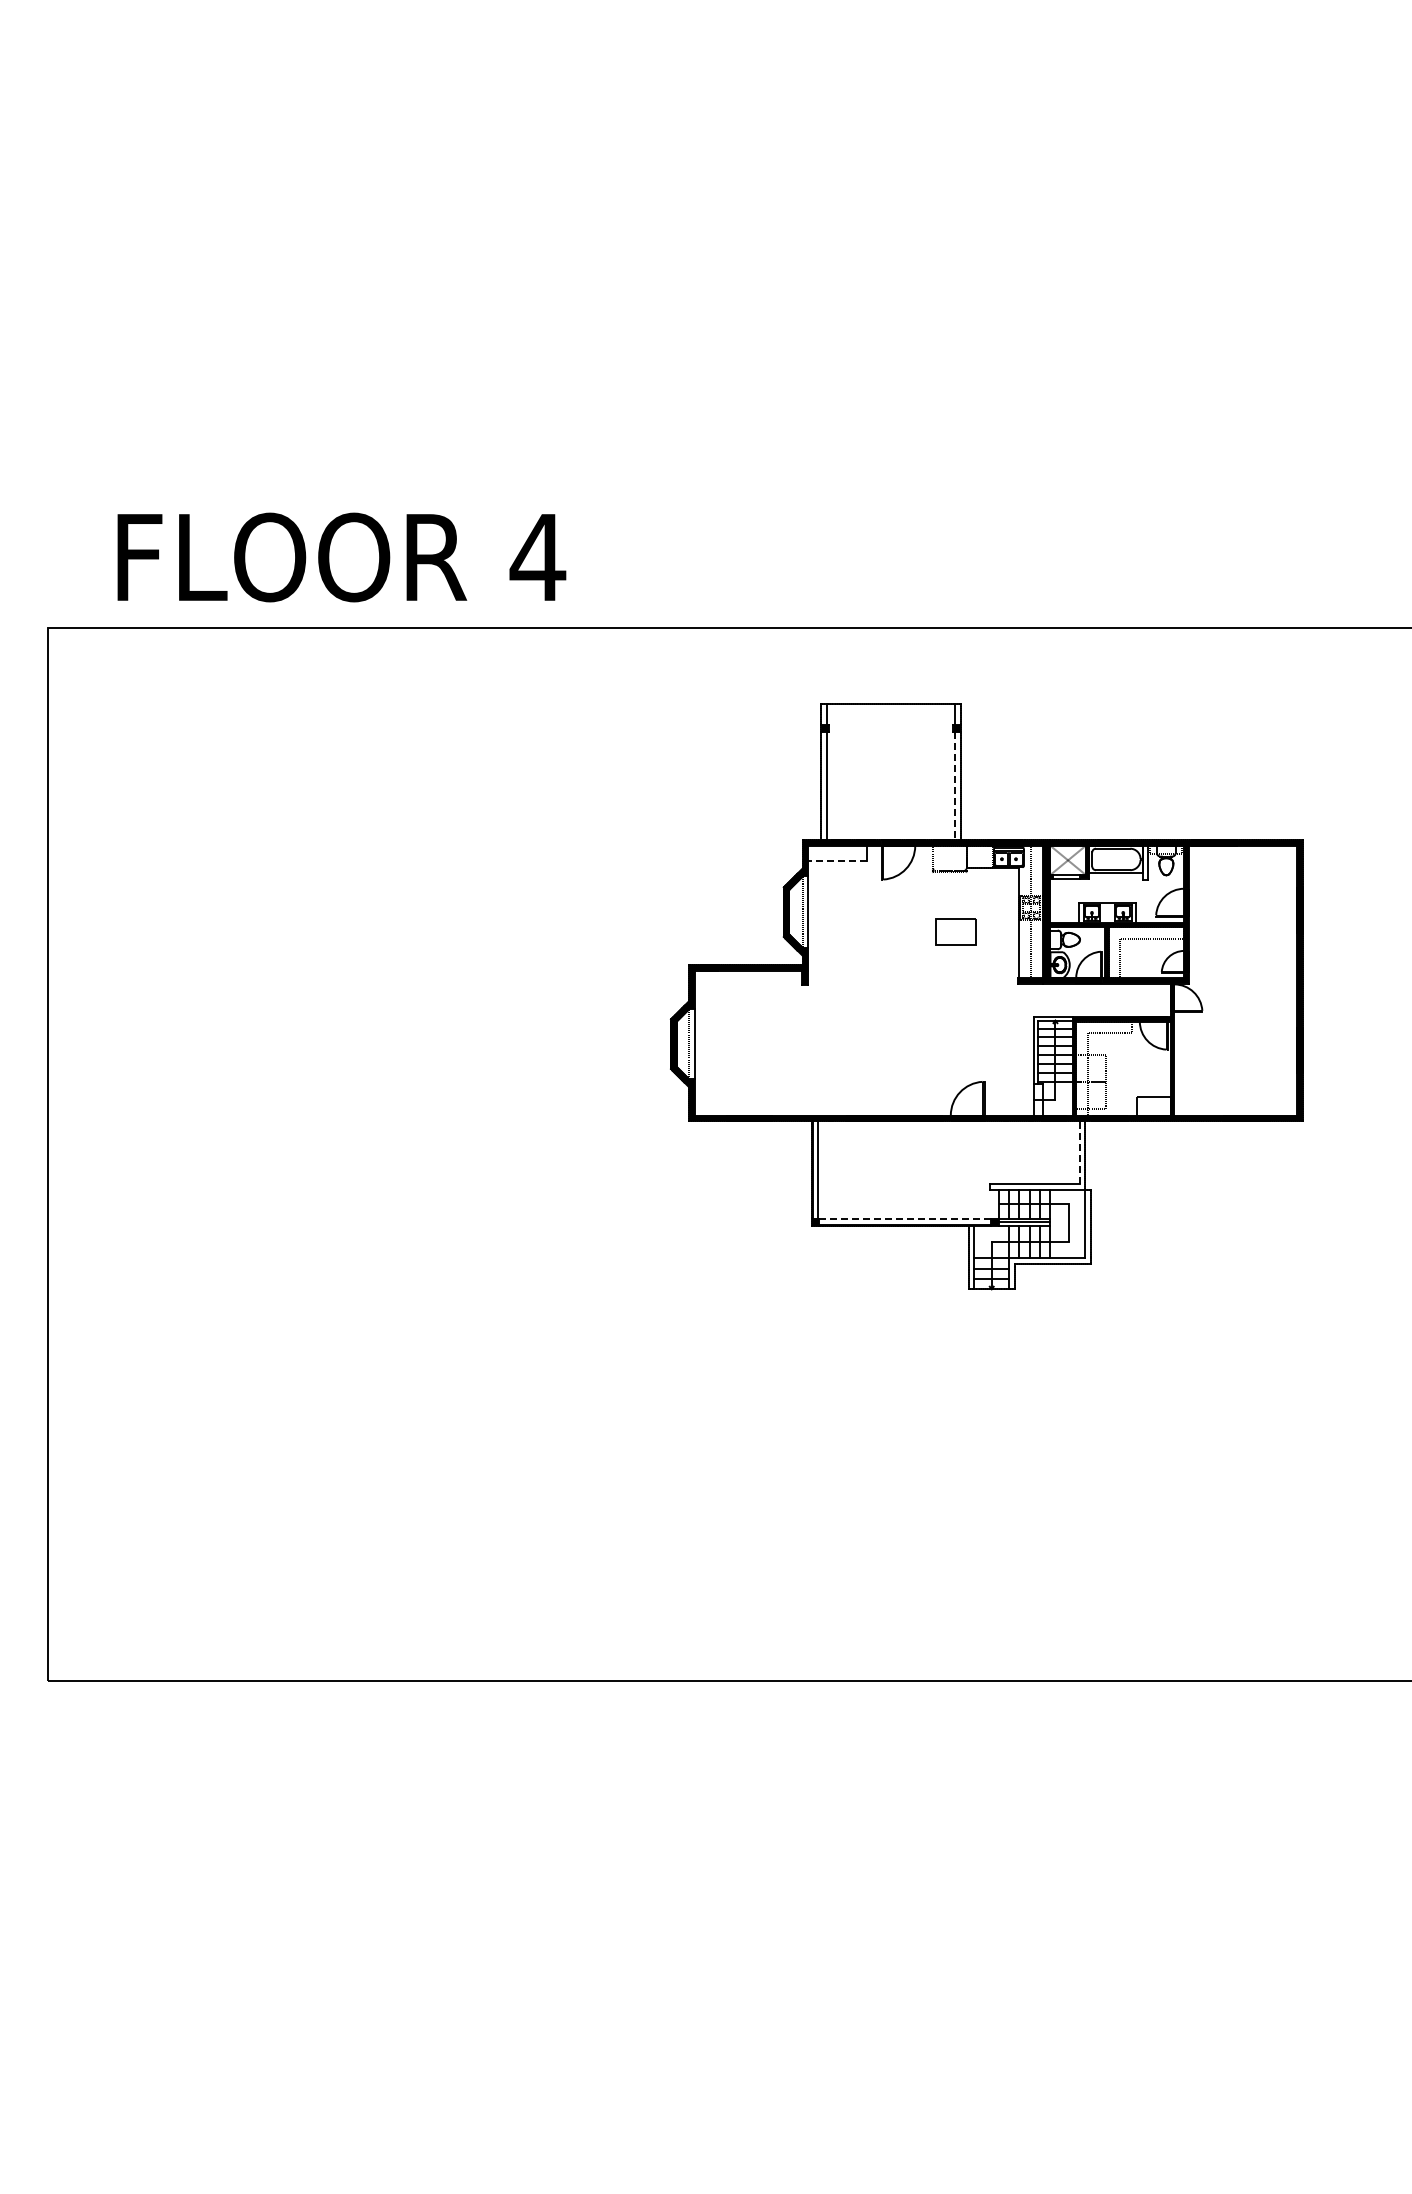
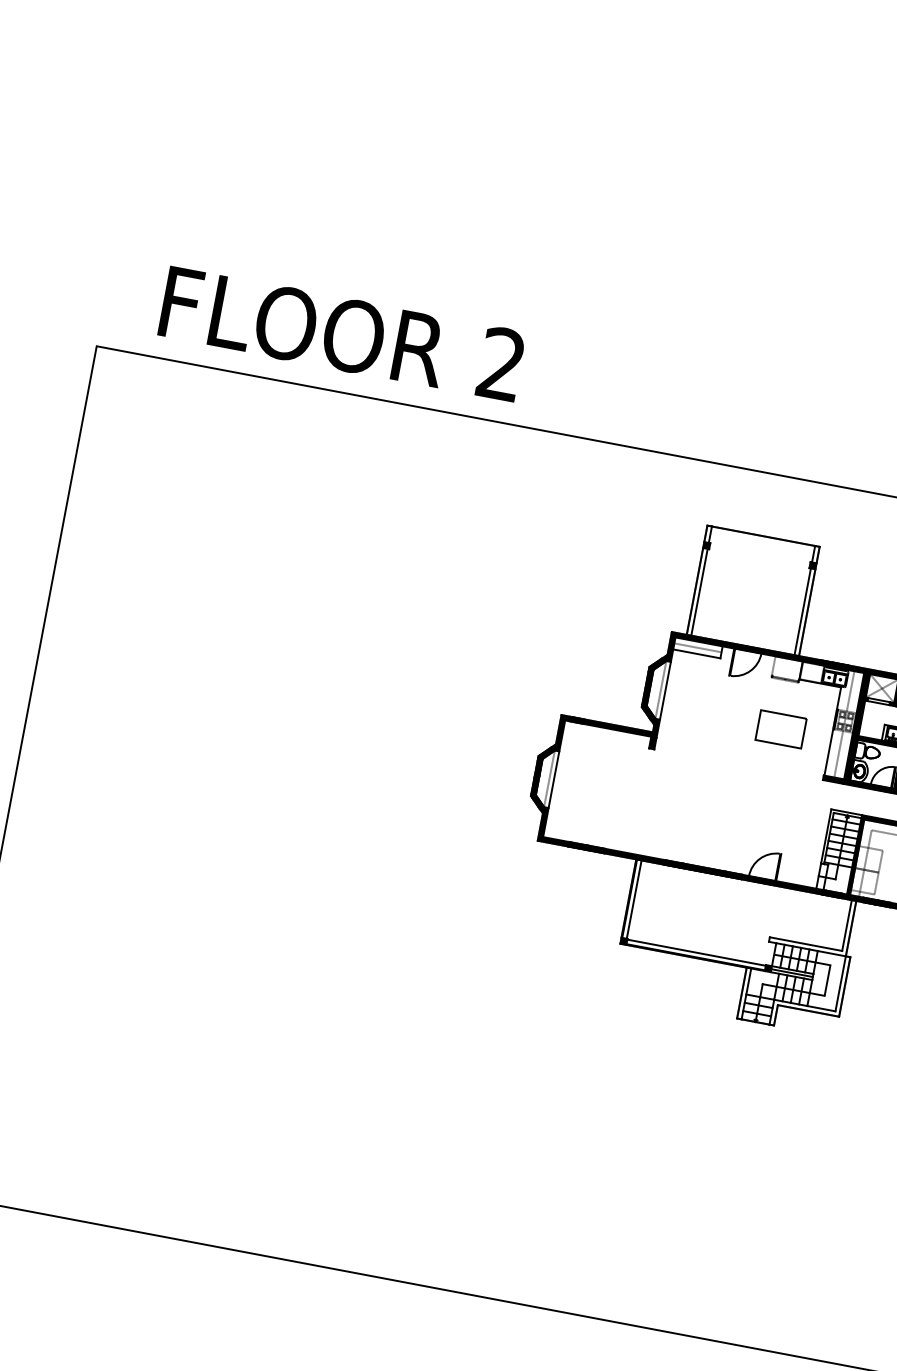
text: (537, 556) -> (501, 363), 4 -> 2
line: (955, 786) -> (802, 612), dashed -> solid
line: (837, 853) -> (697, 648), added
line: (837, 860) -> (696, 653), dashed -> solid
part: (955, 932) -> (780, 729), size x1.43
line: (1079, 1152) -> (846, 925), dashed -> solid
line: (905, 1219) -> (696, 952), dashed -> solid

